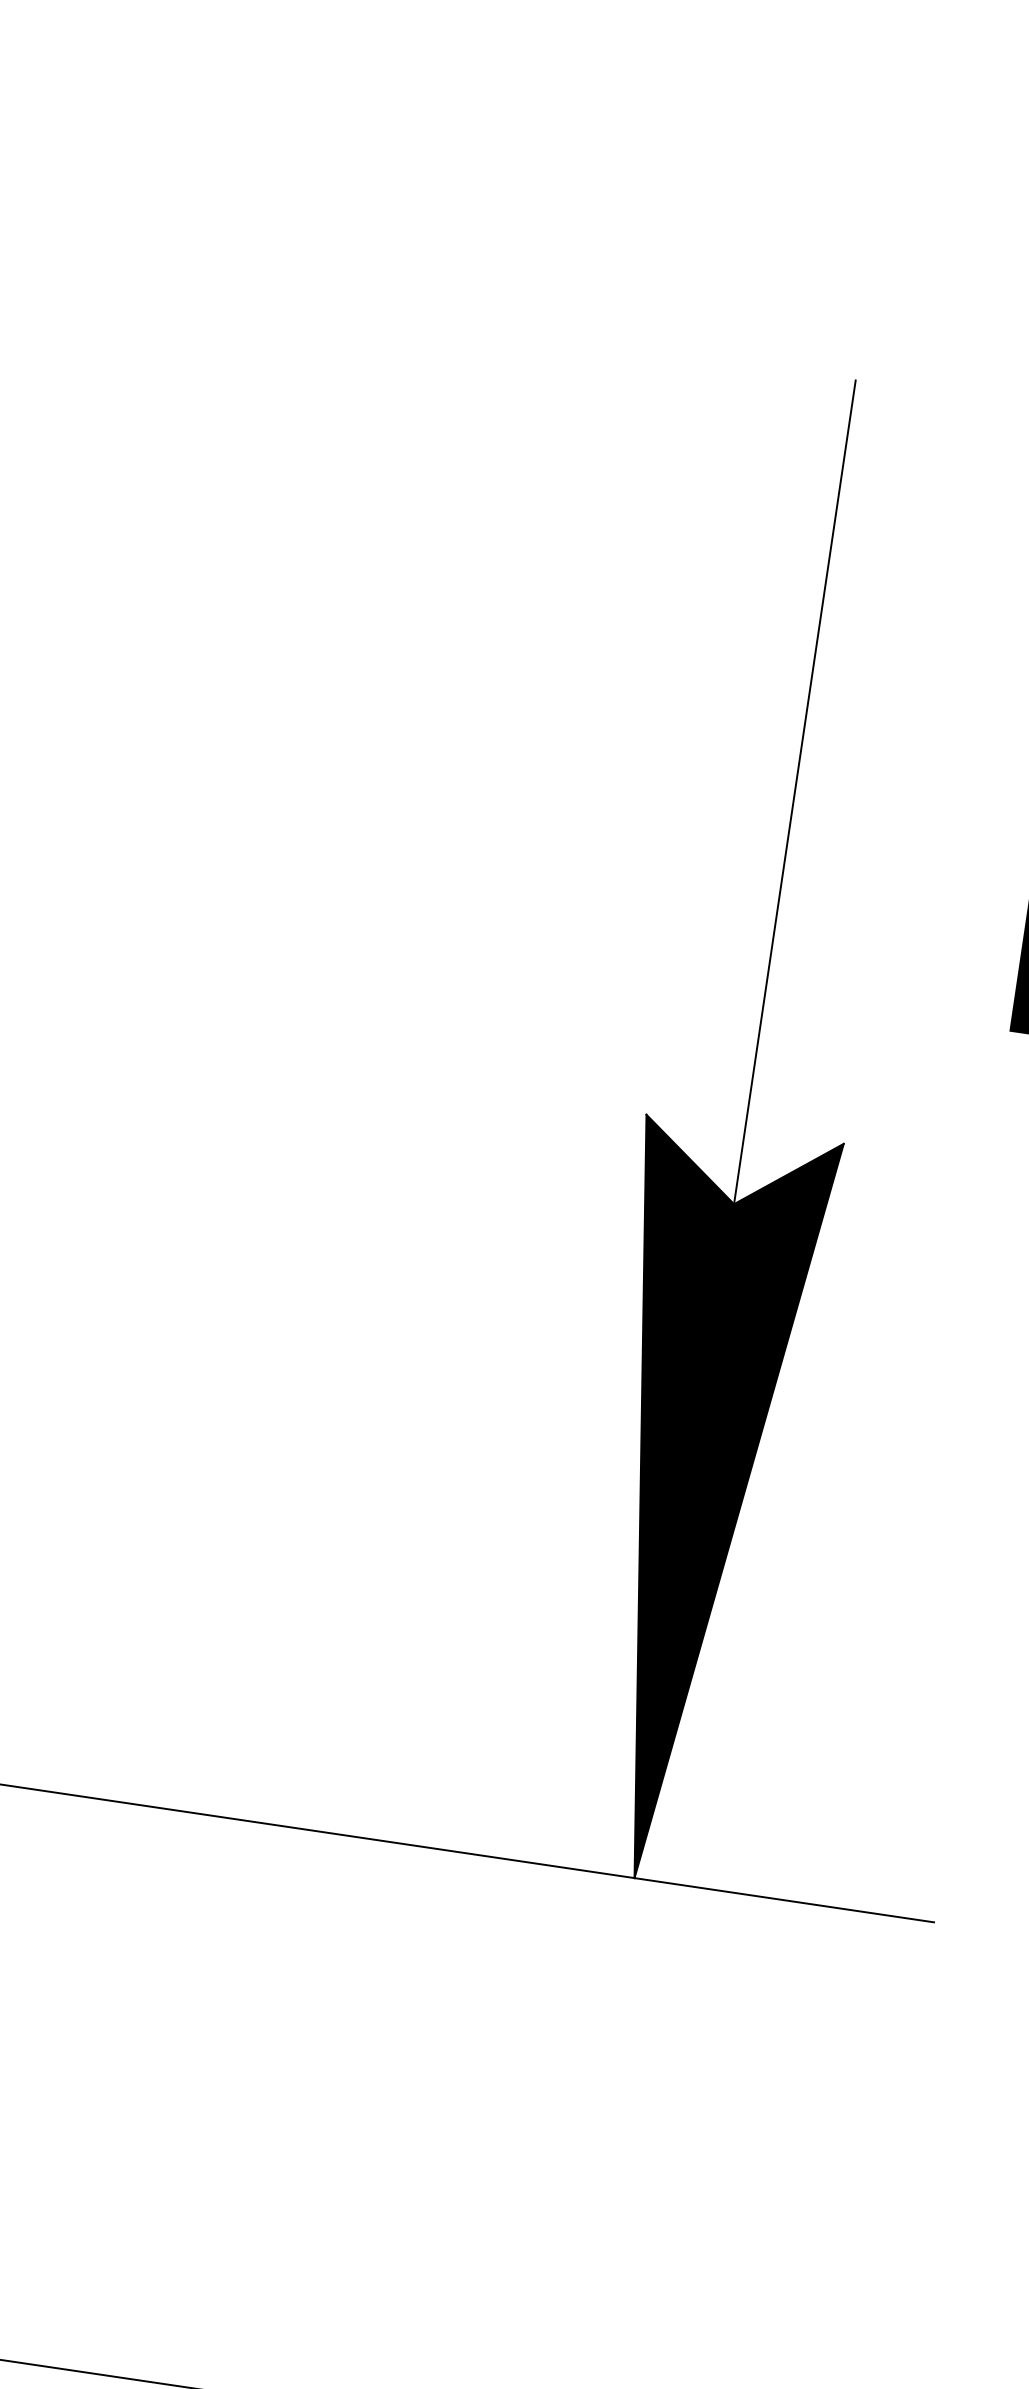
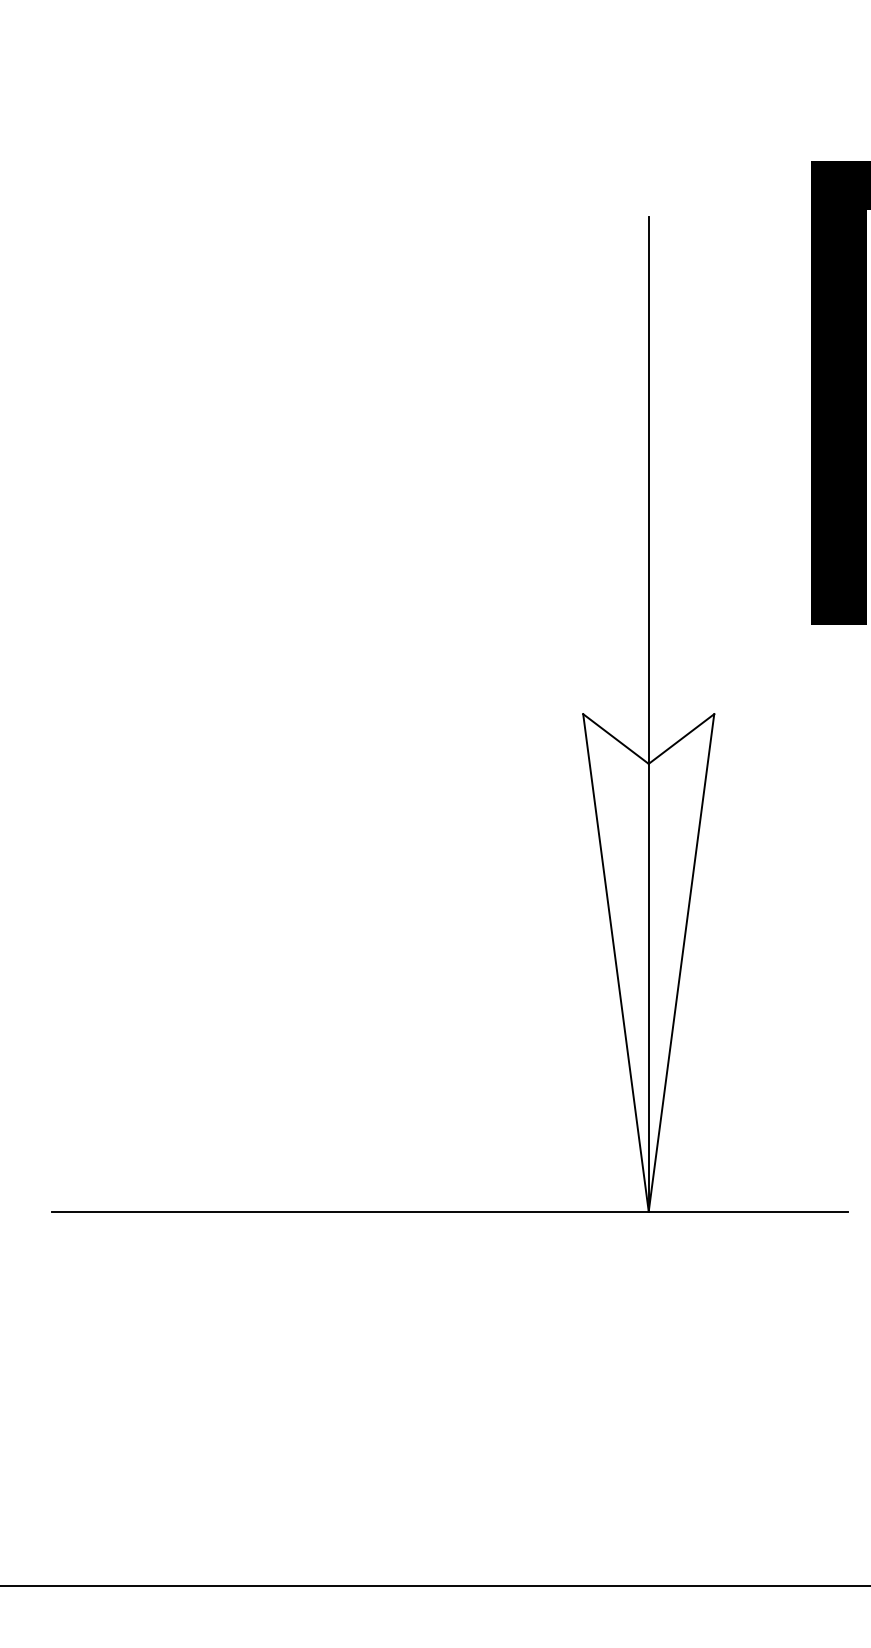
fill: (689, 1503) -> (648, 962), removed

